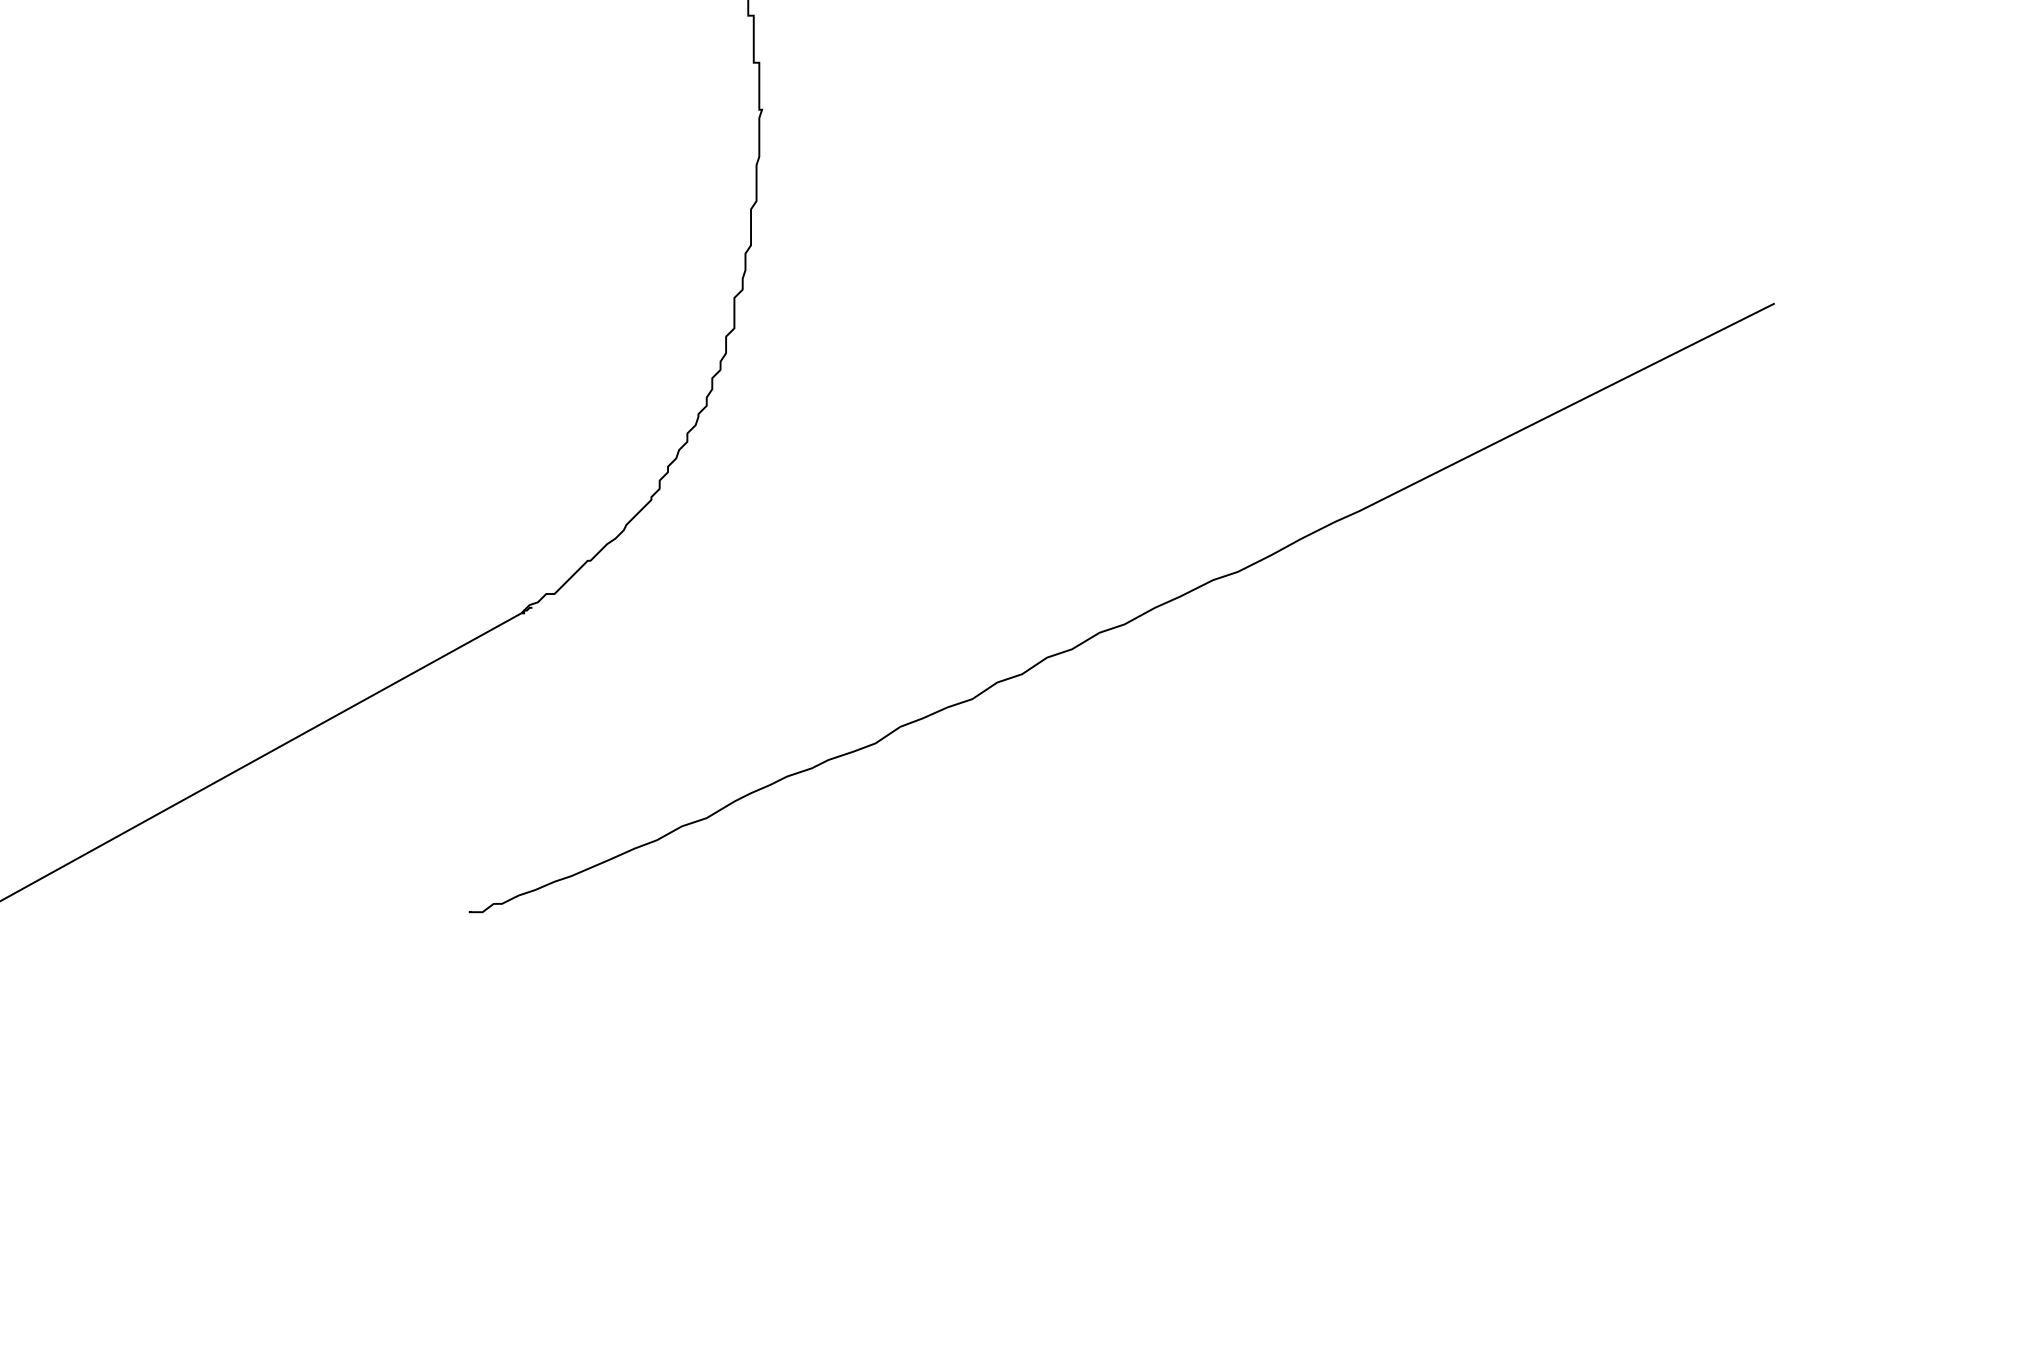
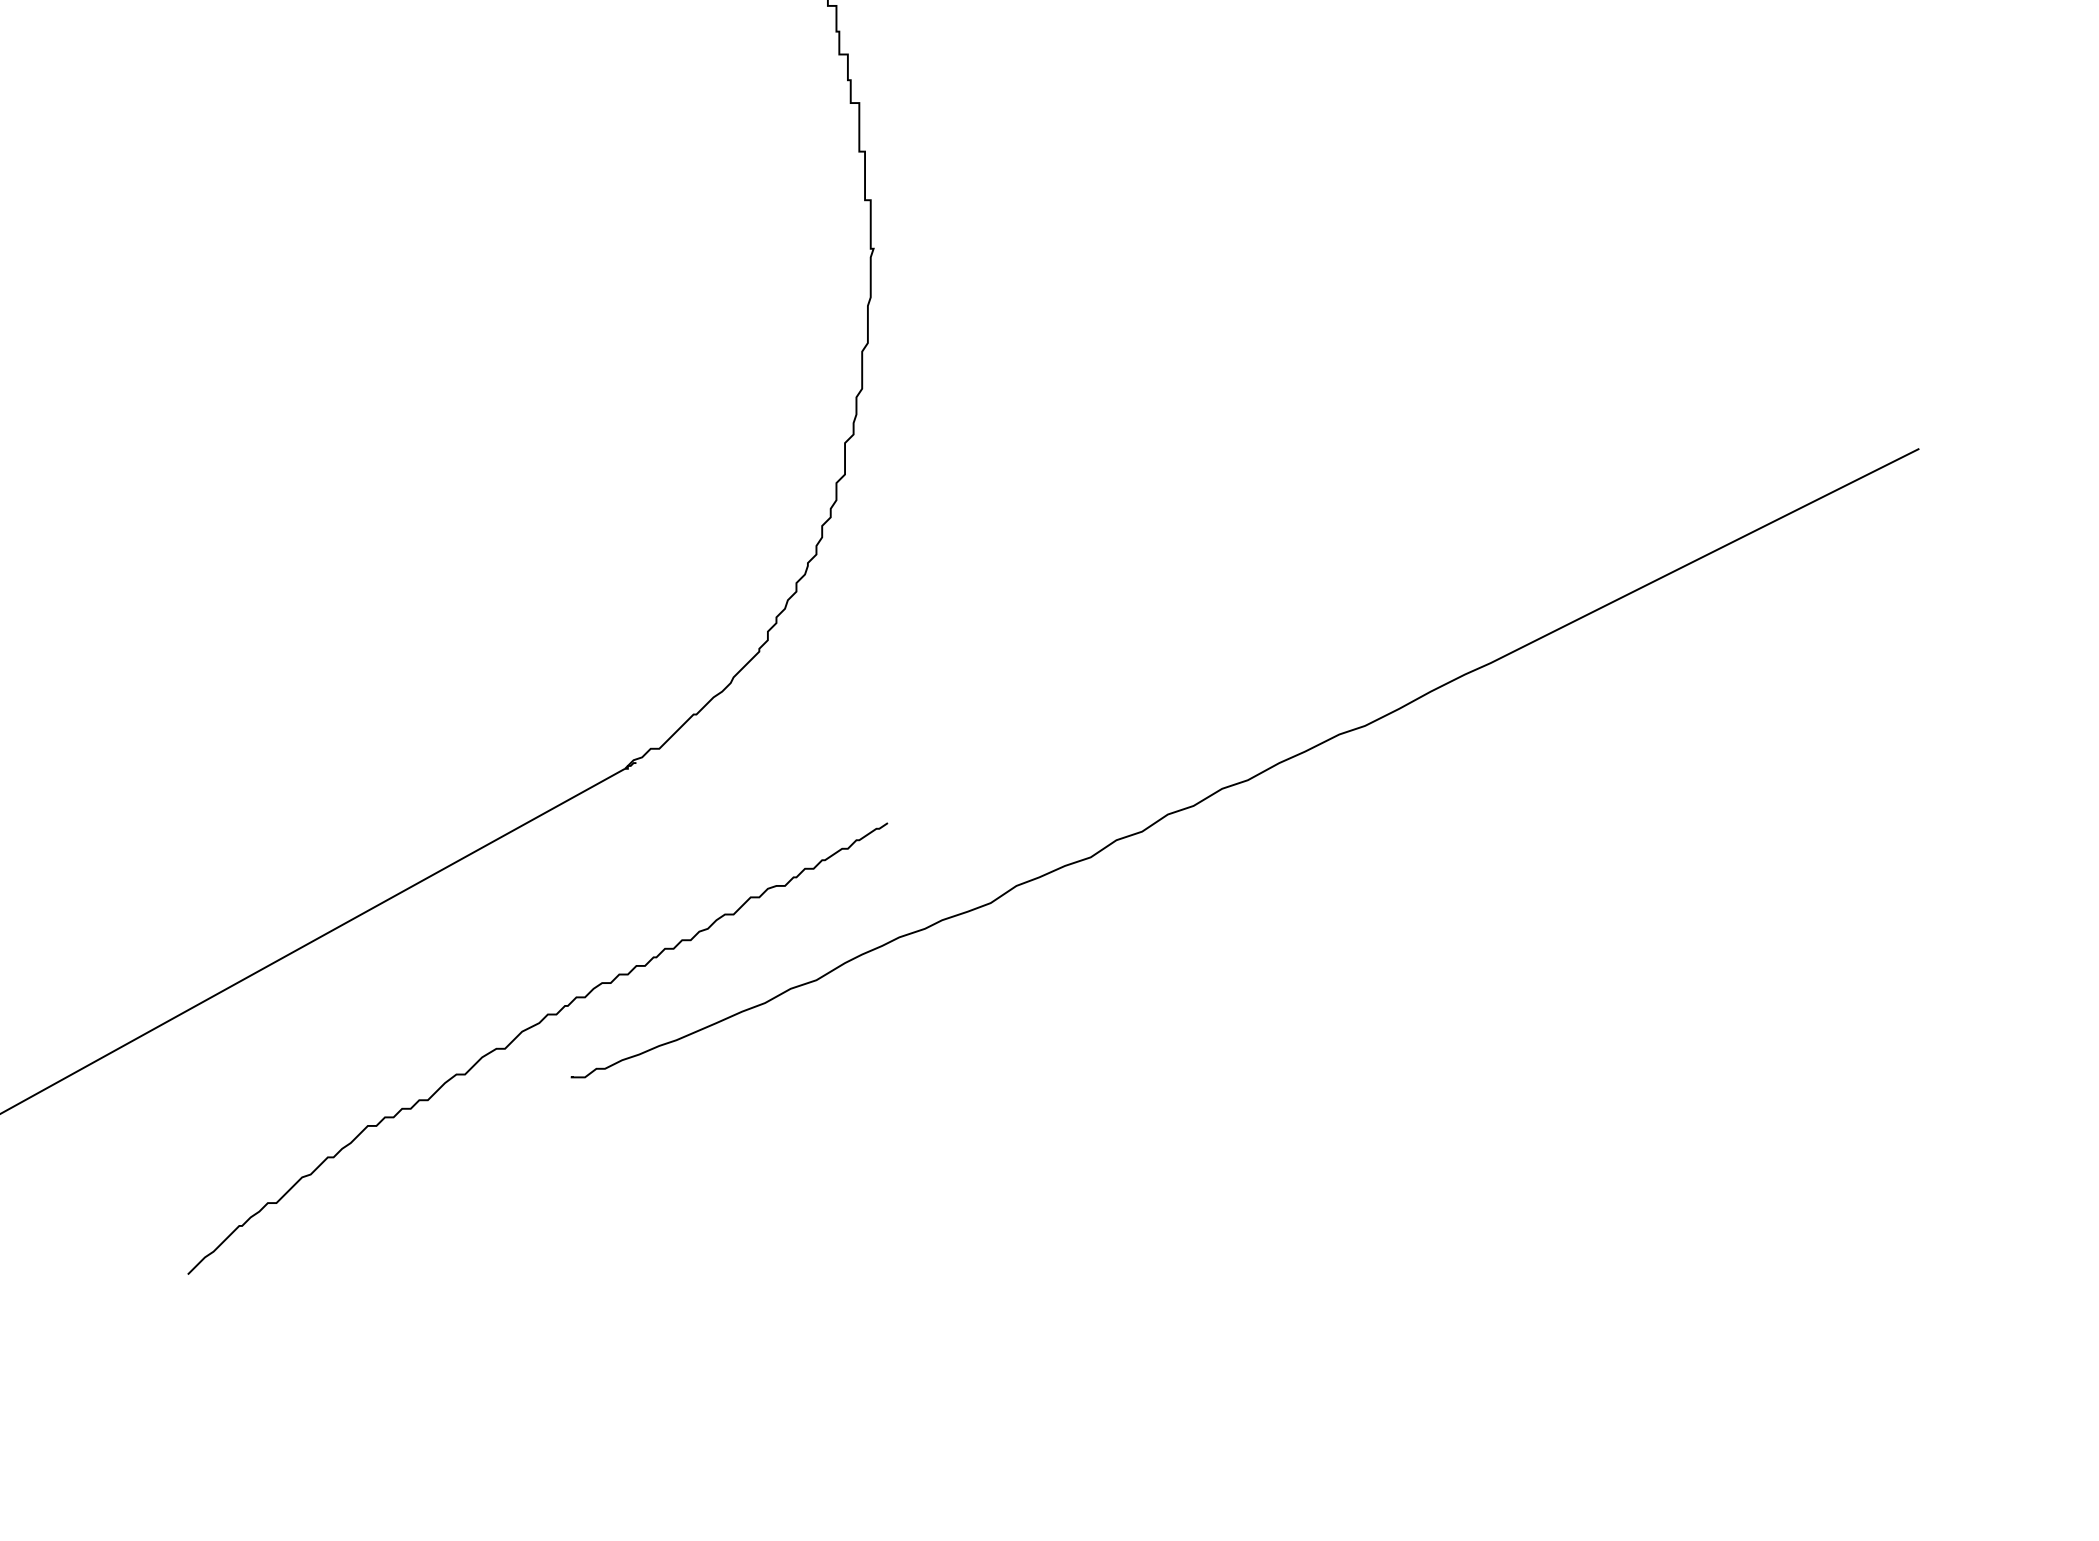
curve: (427, 865) -> (528, 1029), added

